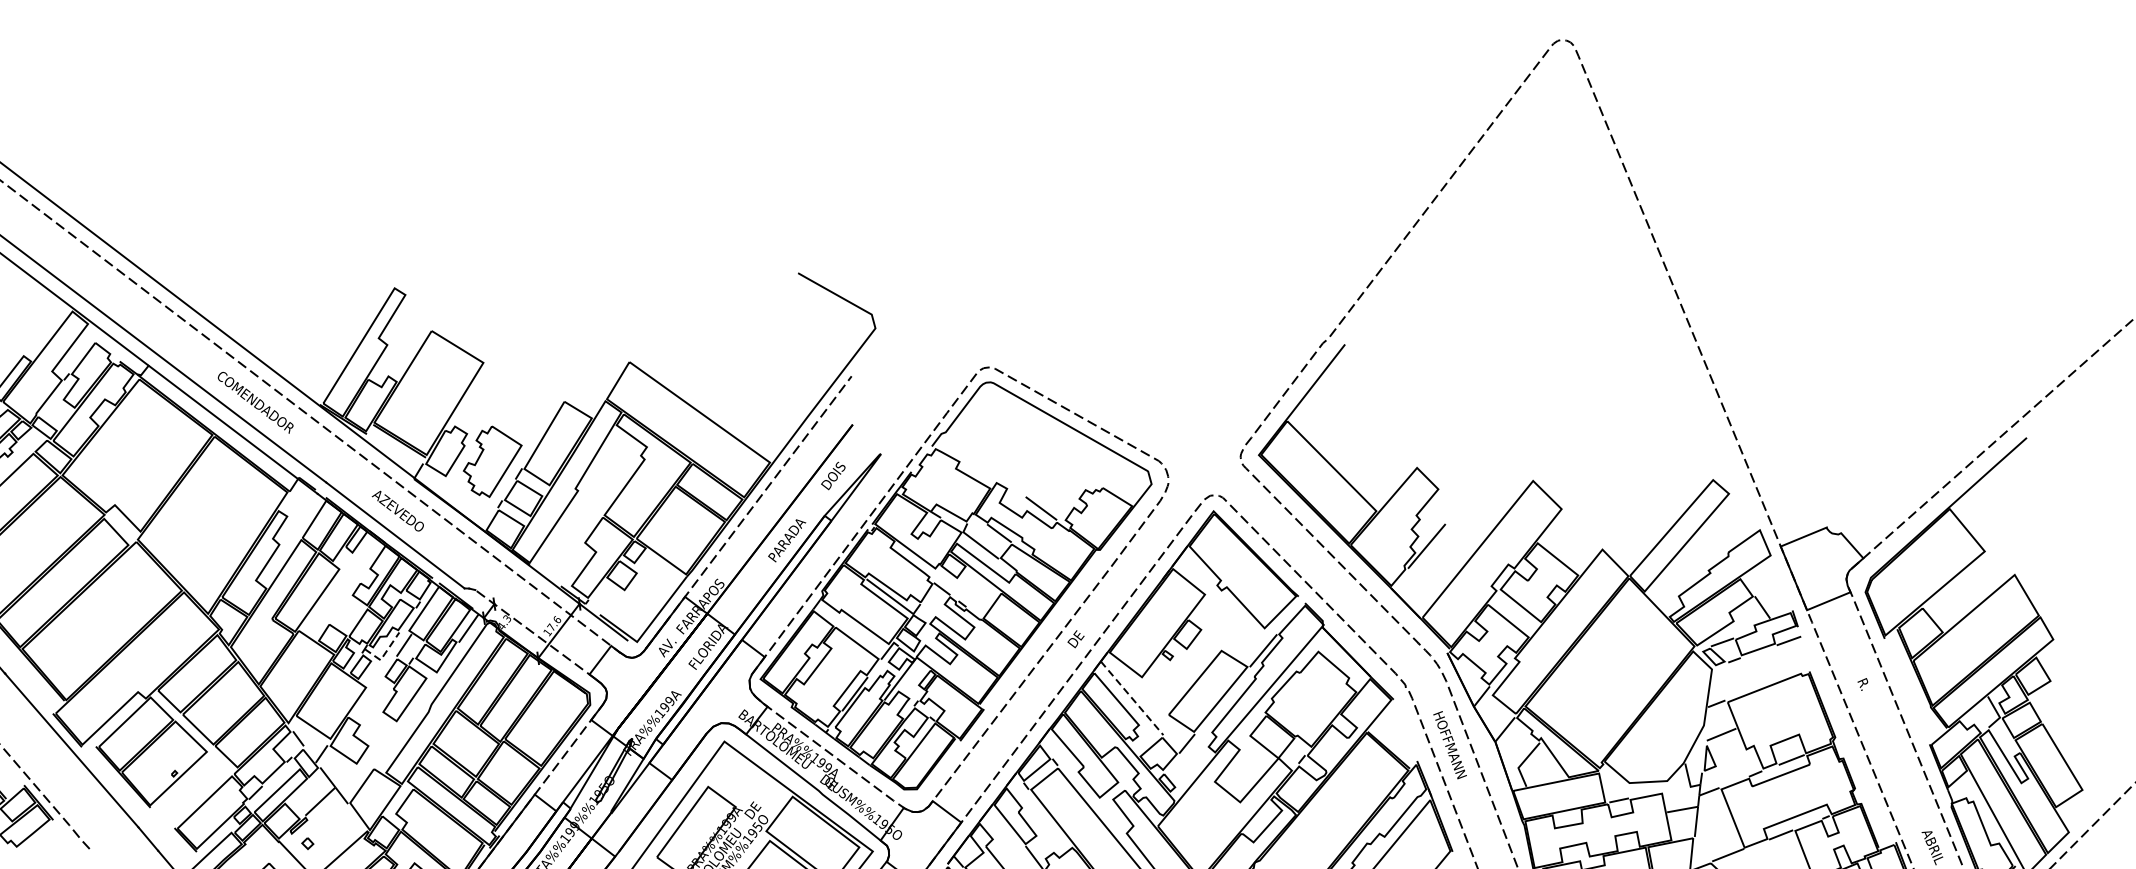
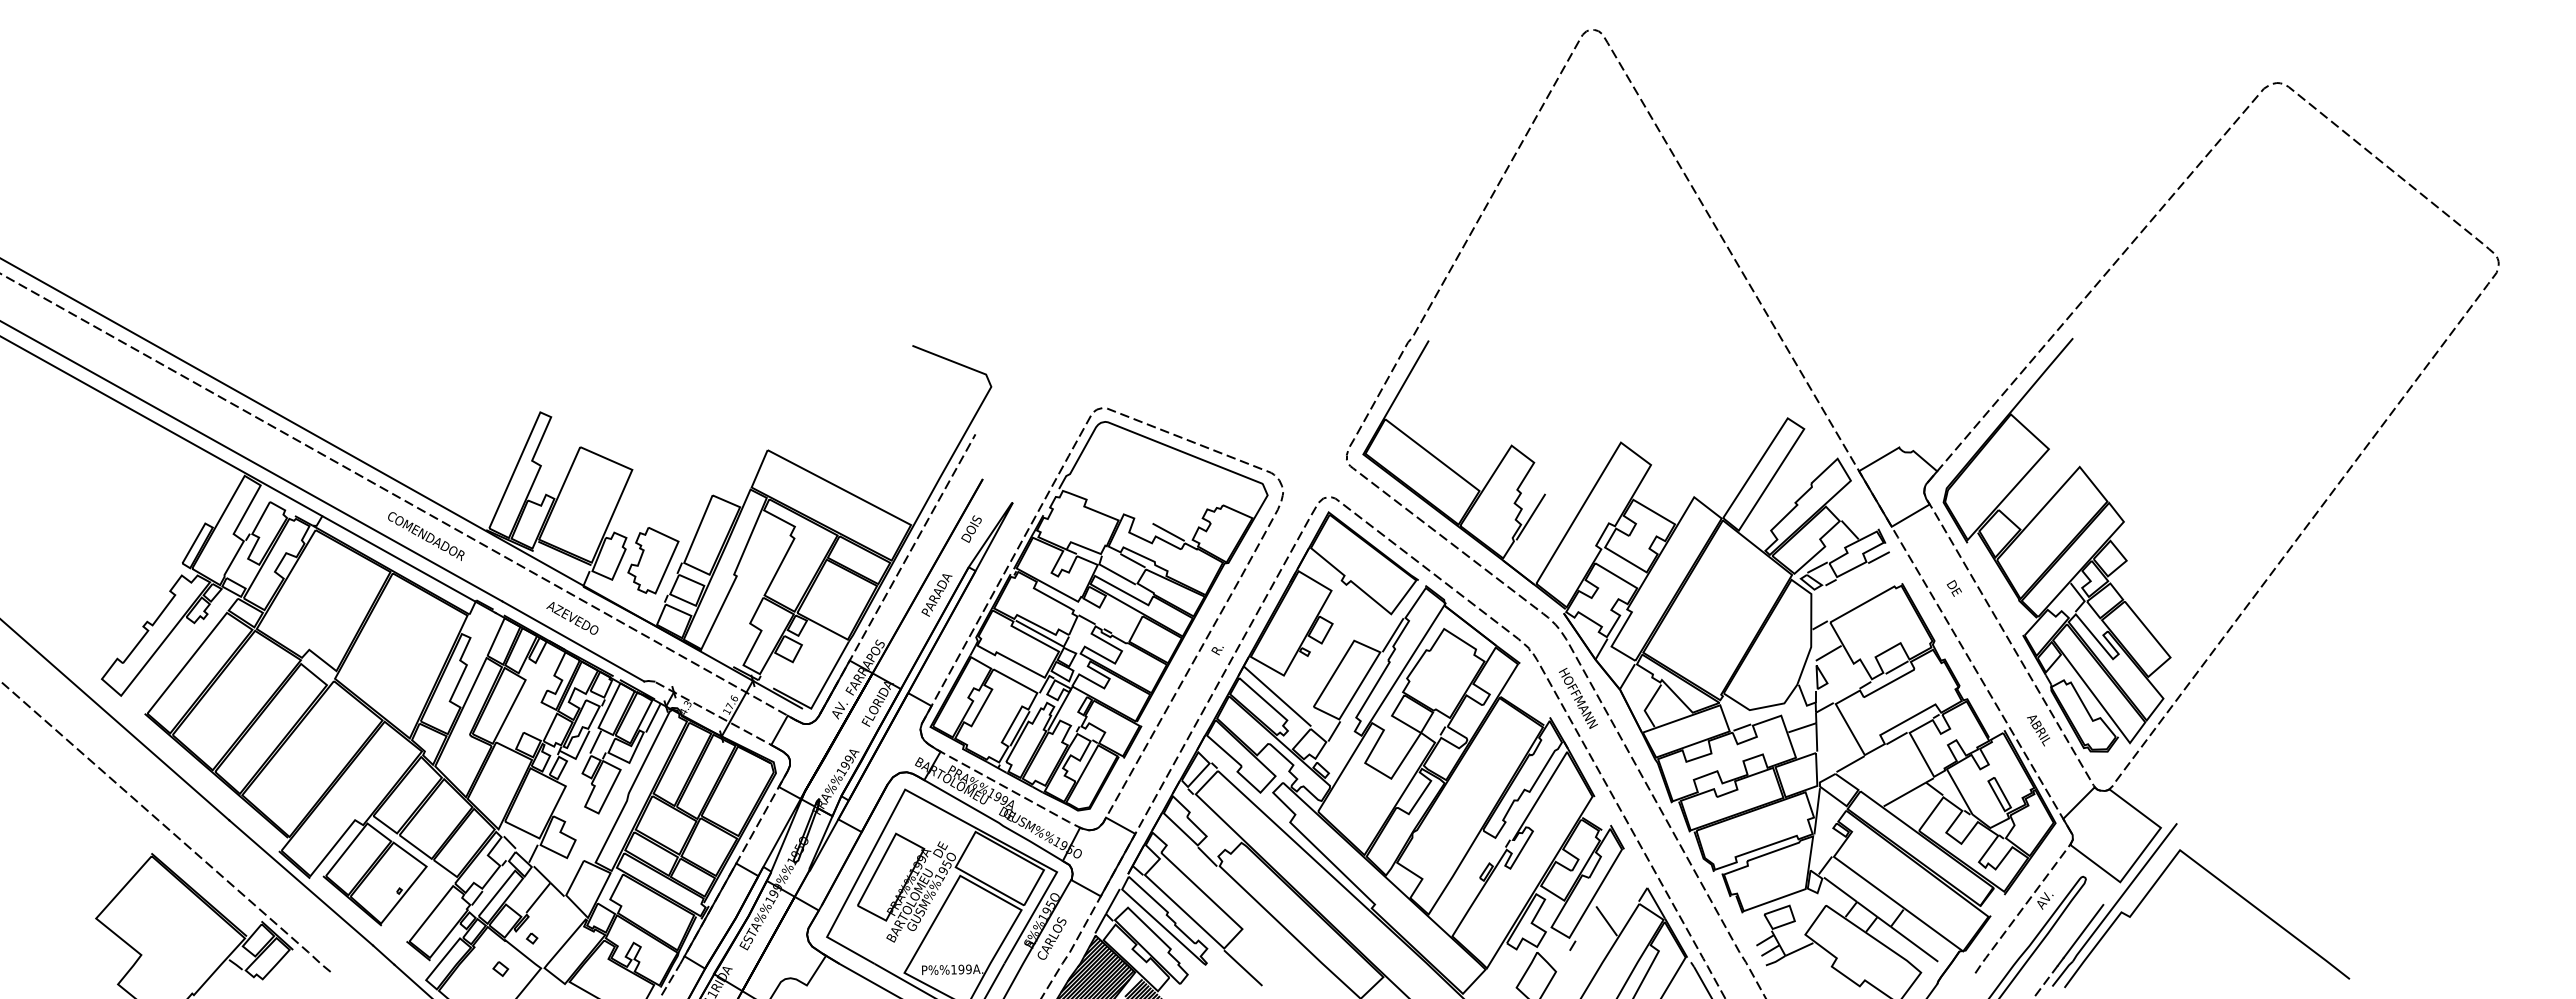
text: (1075, 638) -> (1217, 648), DE -> R.
line: (384, 654) -> (578, 753), dashed -> solid
text: (1863, 684) -> (1953, 588), R. -> DE
line: (1132, 698) -> (1277, 696), dashed -> solid

